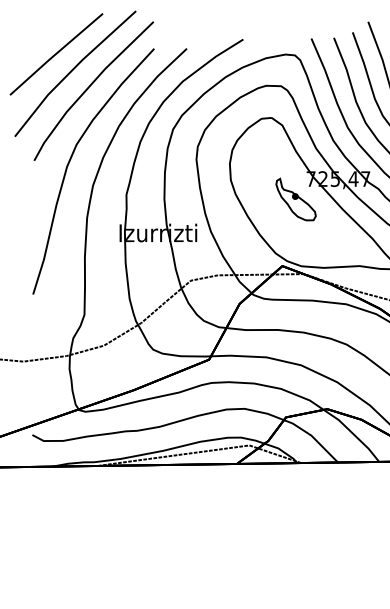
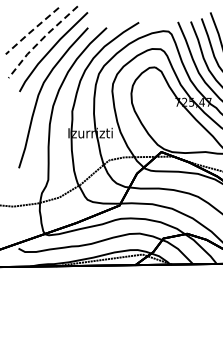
line: (55, 55) -> (31, 31), solid -> dashed
line: (72, 70) -> (41, 40), solid -> dashed
part: (296, 198) -> (169, 113), removed

